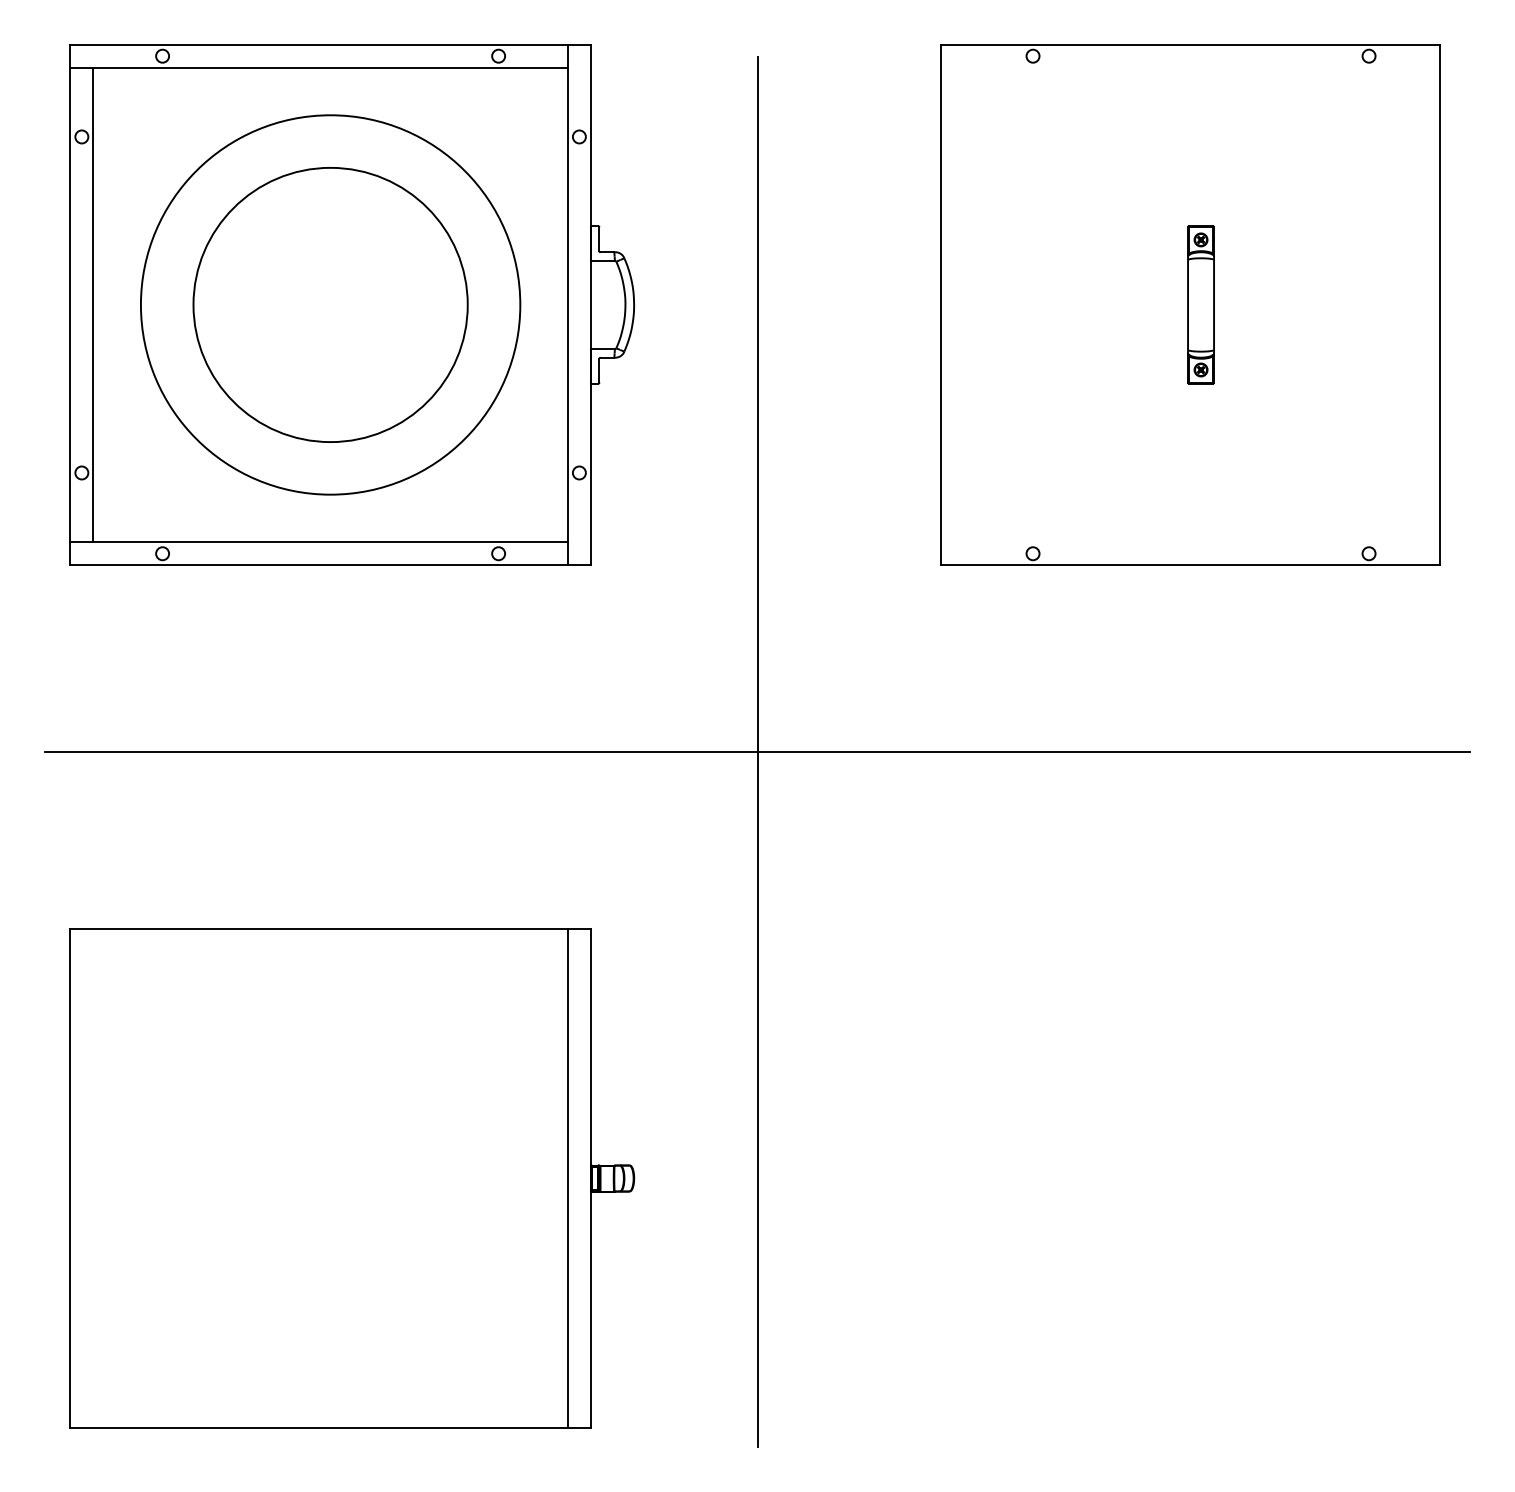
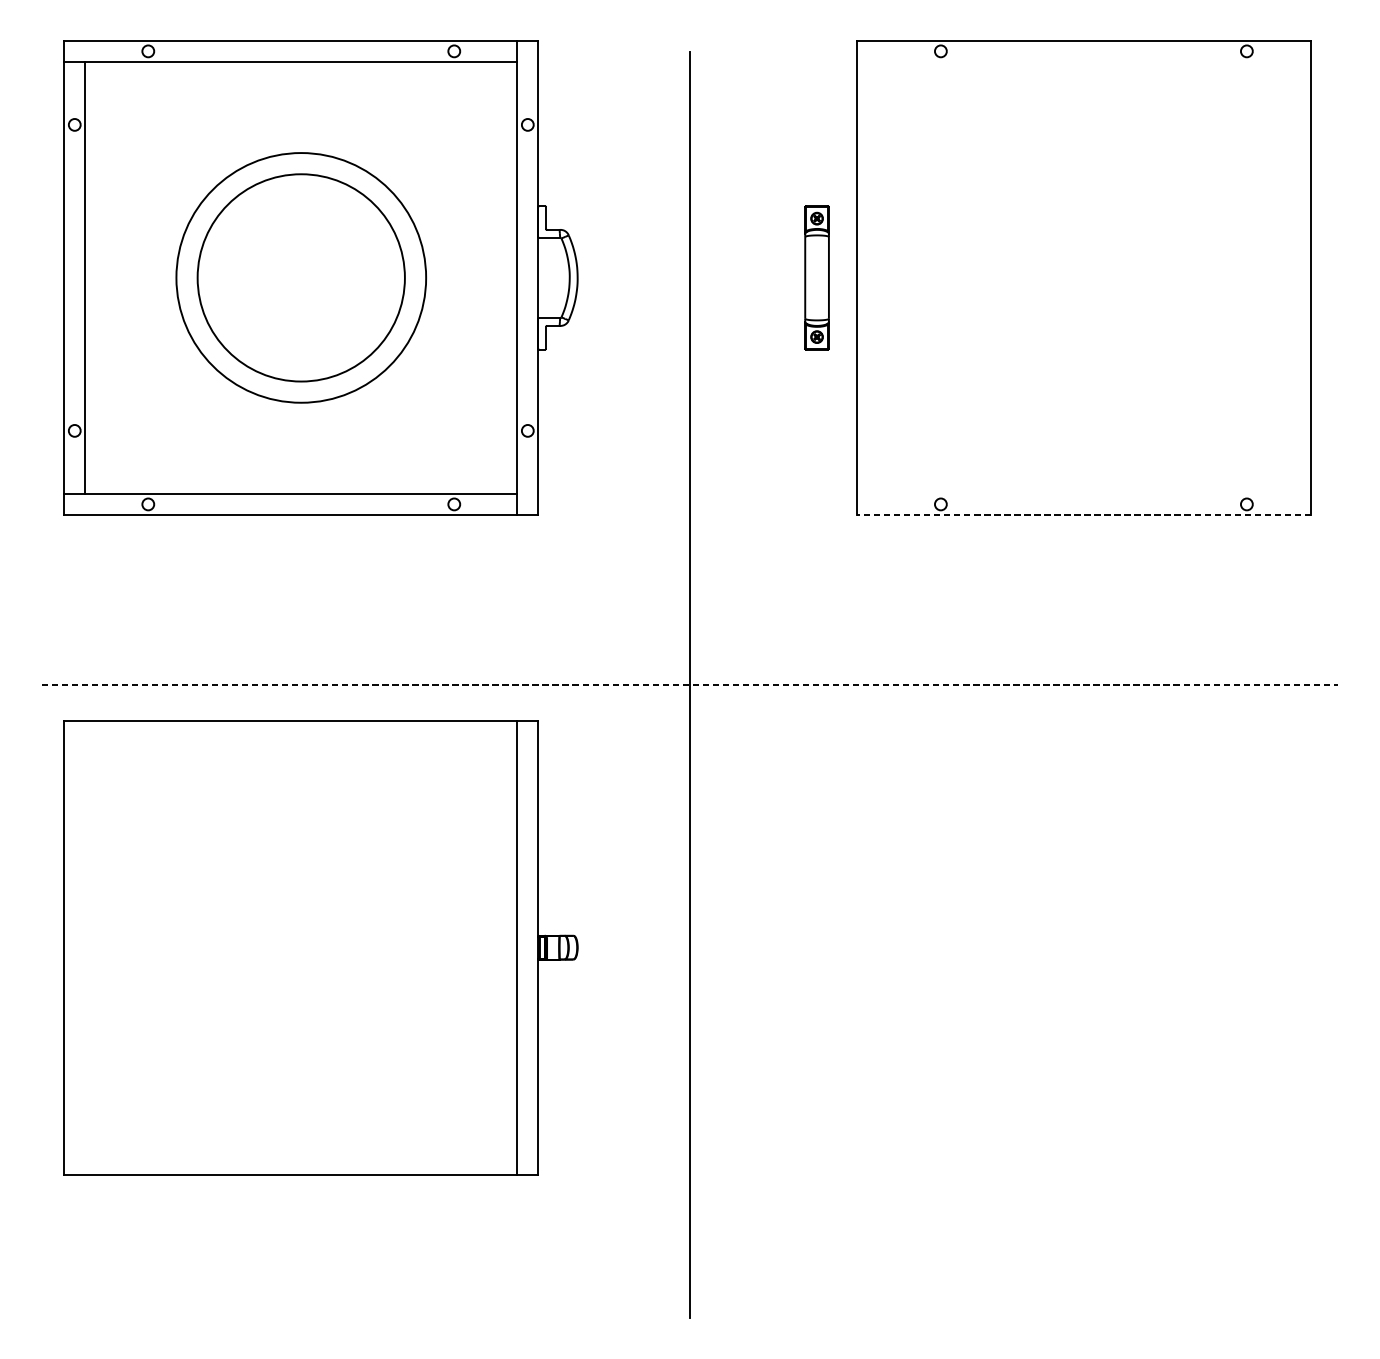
circle: (330, 304) -> (301, 277), size x0.6
part: (1200, 304) -> (816, 277), moved
line: (1189, 565) -> (1083, 515), solid -> dashed
line: (757, 752) -> (690, 685), solid -> dashed
part: (352, 1178) -> (321, 947), moved

